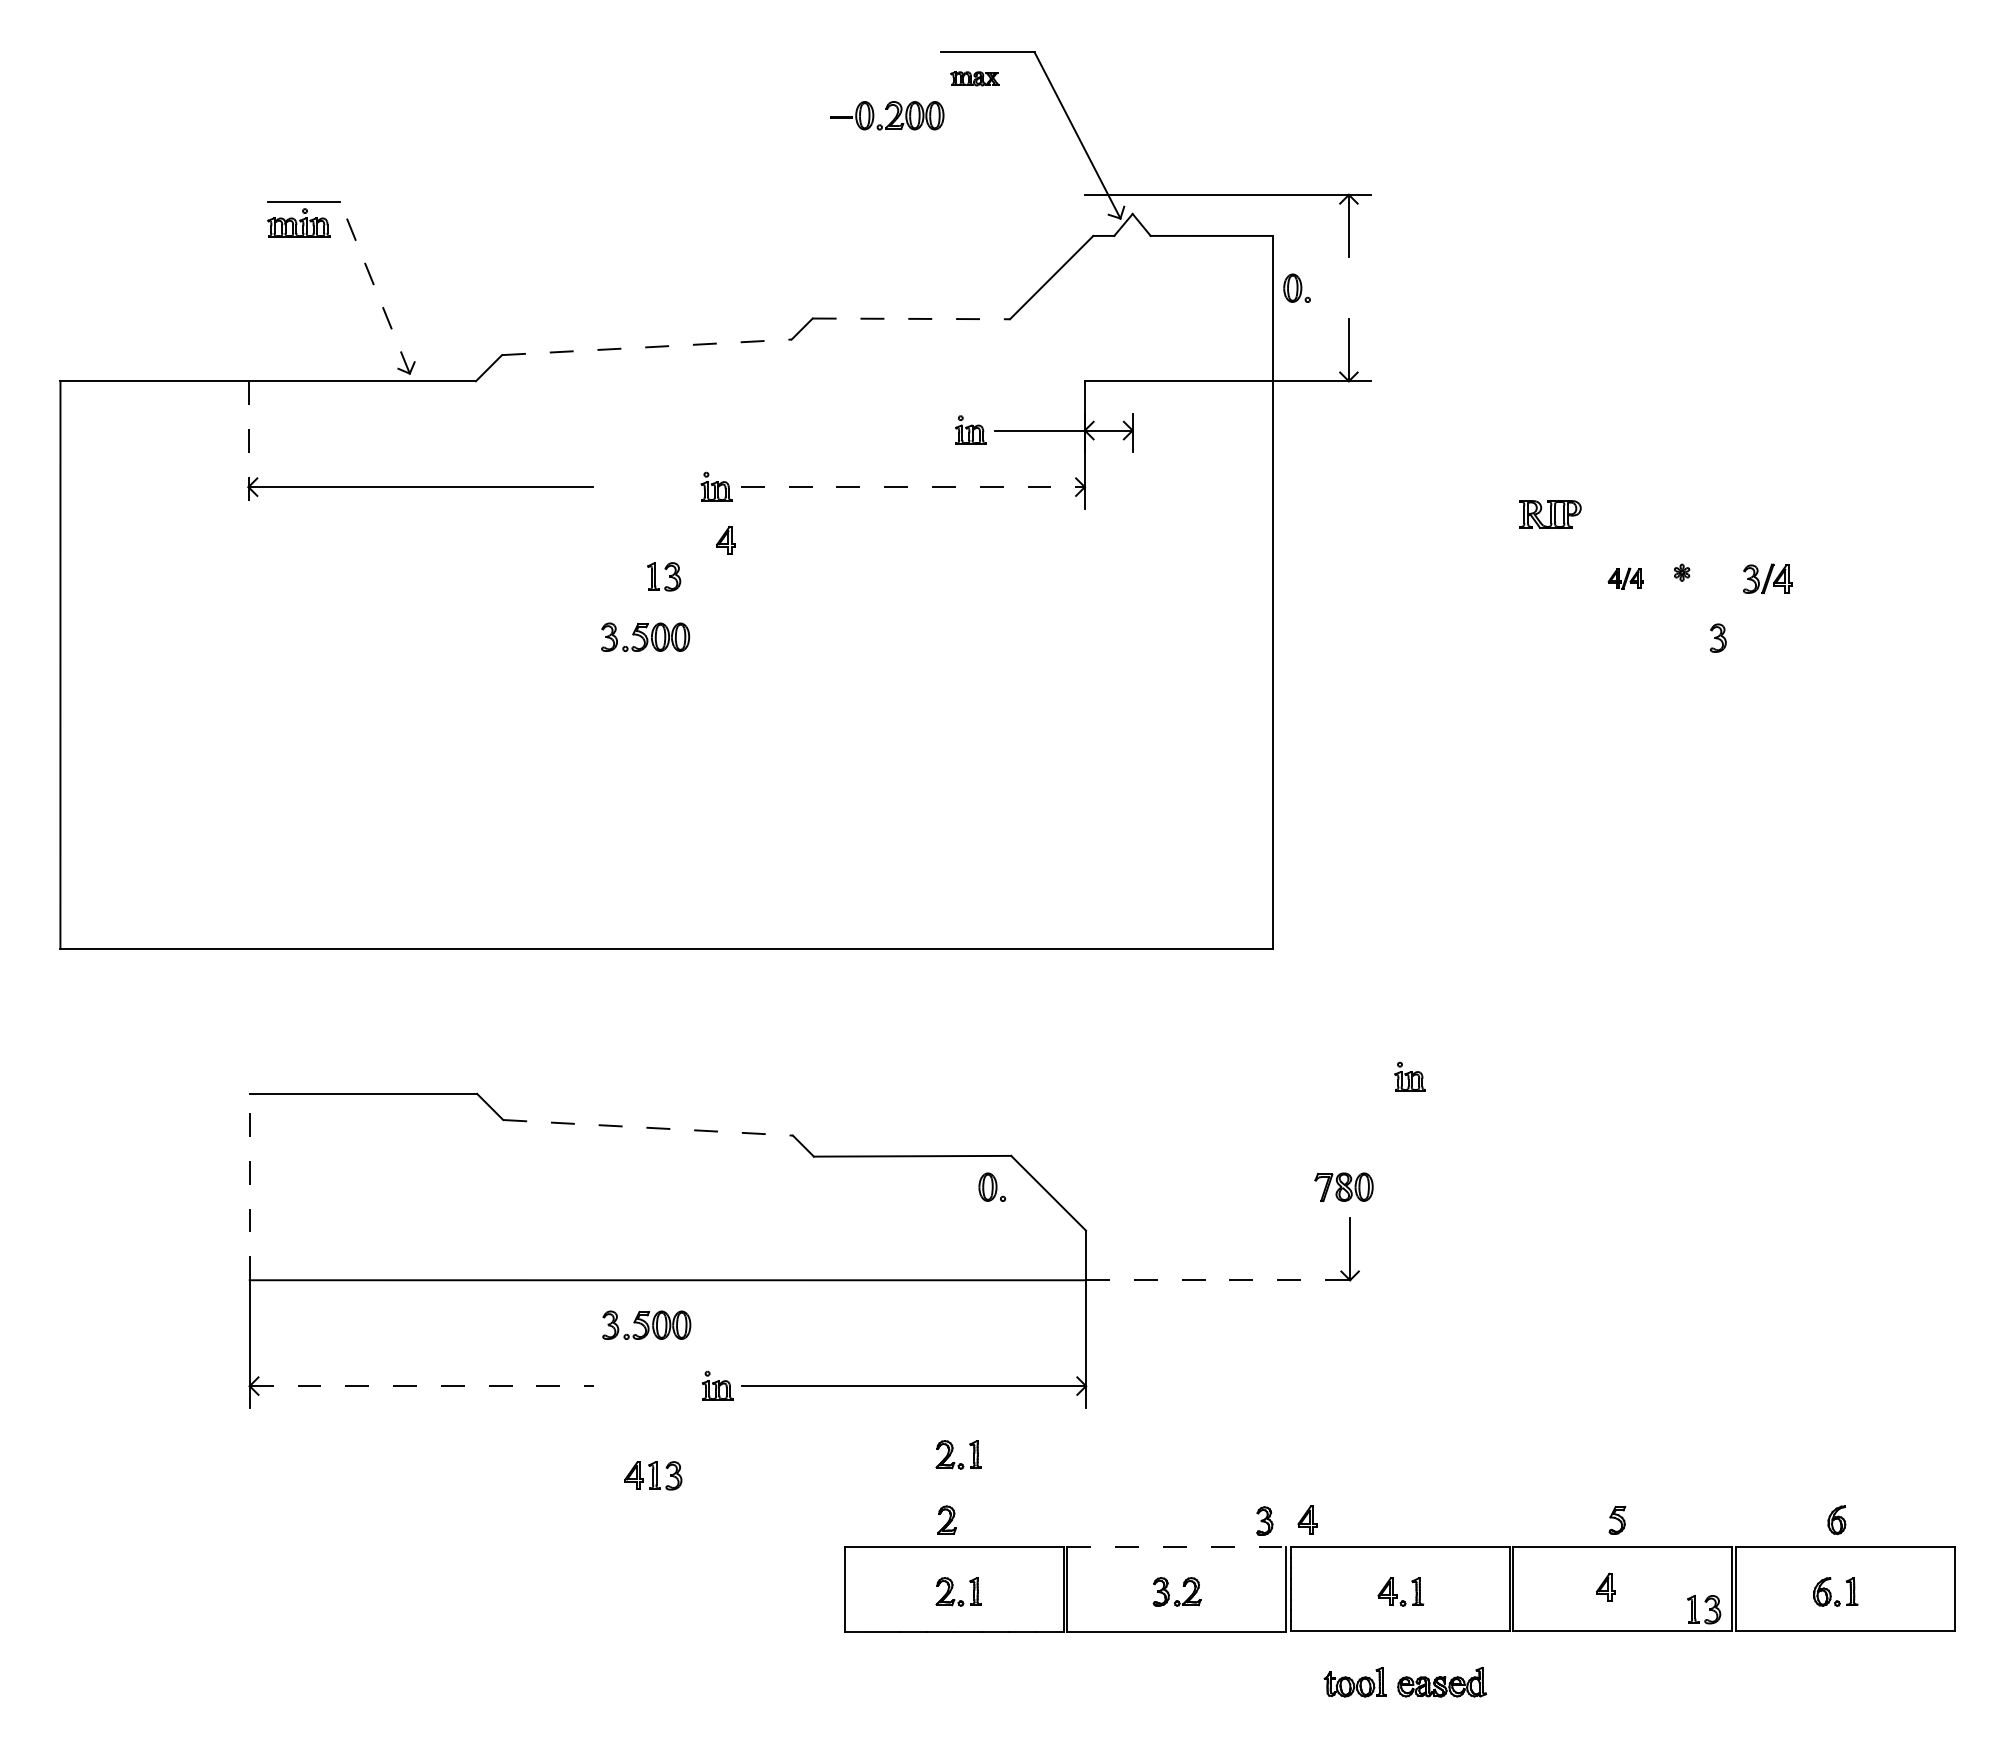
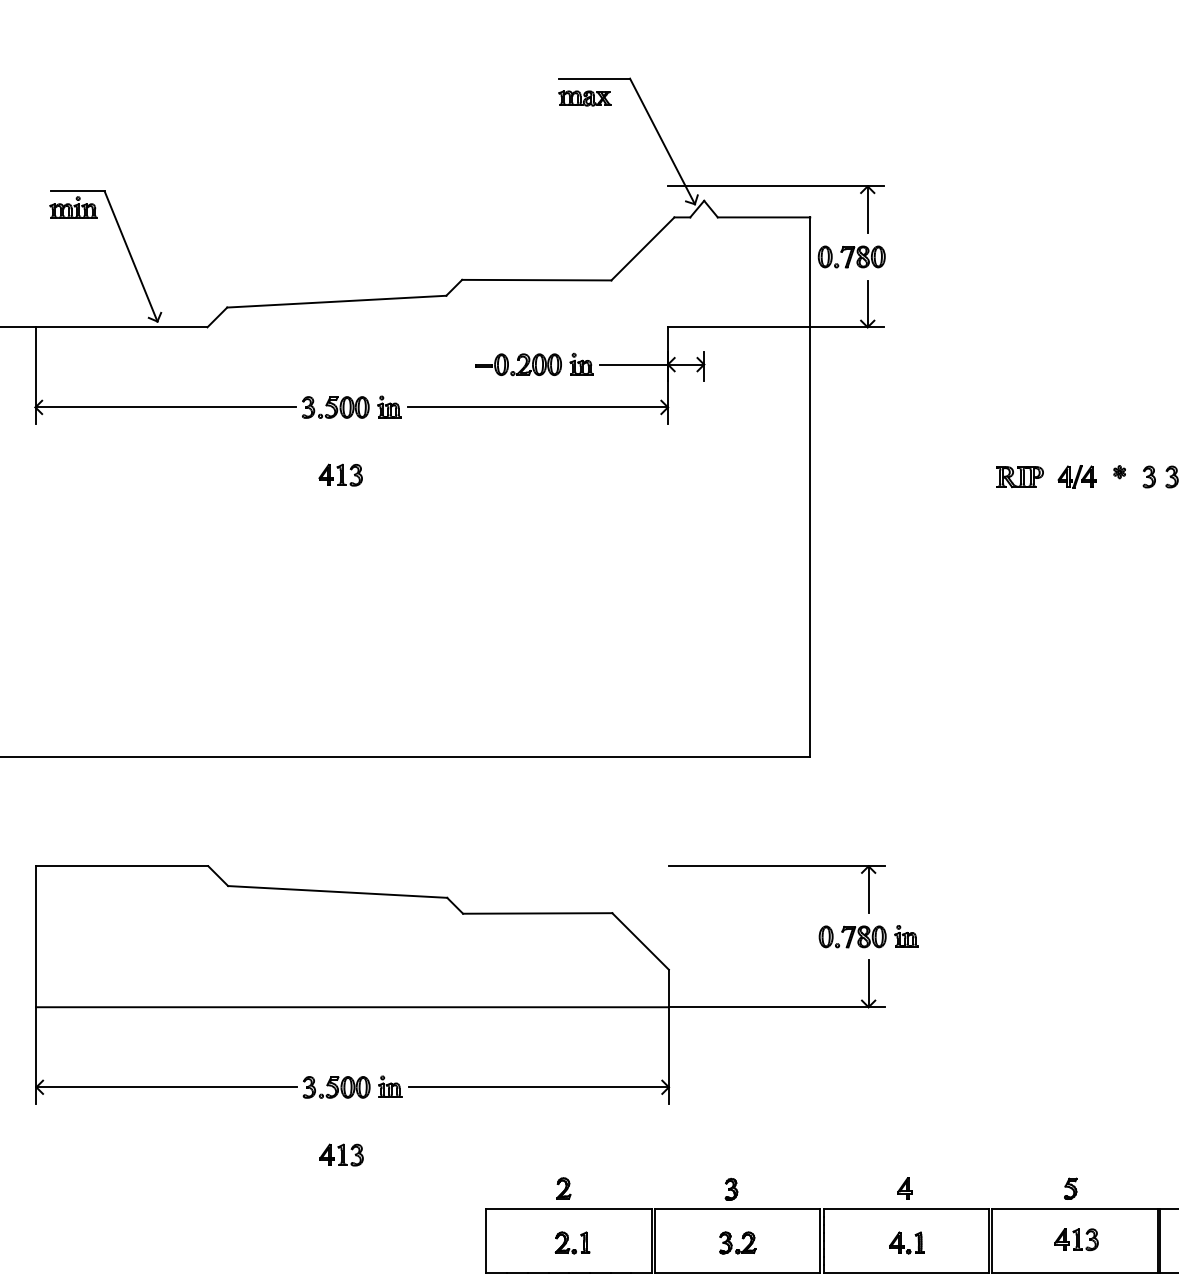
part: (974, 78) -> (584, 98), size x1.43
part: (887, 115) -> (518, 364), moved
line: (374, 287) -> (130, 256), dashed -> solid
part: (1342, 288) -> (862, 257), added
line: (911, 318) -> (536, 279), dashed -> solid
line: (647, 347) -> (337, 301), dashed -> solid
line: (248, 445) -> (35, 375), dashed -> solid
line: (913, 487) -> (538, 407), dashed -> solid
part: (1550, 514) -> (1020, 477), moved
part: (725, 540) -> (325, 474), moved
part: (1625, 578) -> (1076, 476), size x1.43
part: (645, 636) -> (335, 406), moved
part: (1717, 637) -> (1148, 476), moved
part: (1409, 1076) -> (905, 936), moved
part: (1228, 1094) -> (776, 866), added
line: (648, 1127) -> (337, 891), dashed -> solid
line: (249, 1186) -> (36, 936), dashed -> solid
part: (991, 1186) -> (828, 936), moved
line: (1229, 1280) -> (777, 1007), dashed -> solid
part: (646, 1324) -> (336, 1086), moved
line: (422, 1386) -> (167, 1087), dashed -> solid
part: (952, 1452) -> (567, 1137), removed
part: (1307, 1519) -> (905, 1188), moved
part: (1264, 1520) -> (731, 1188), moved
line: (1176, 1547) -> (737, 1209), dashed -> solid
part: (1704, 1609) -> (1085, 1239), moved

